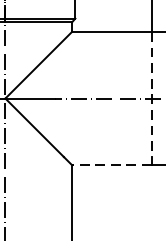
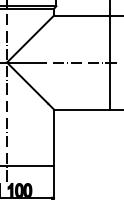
line: (152, 95) -> (110, 60), dashed -> solid
line: (111, 165) -> (81, 109), dashed -> solid

